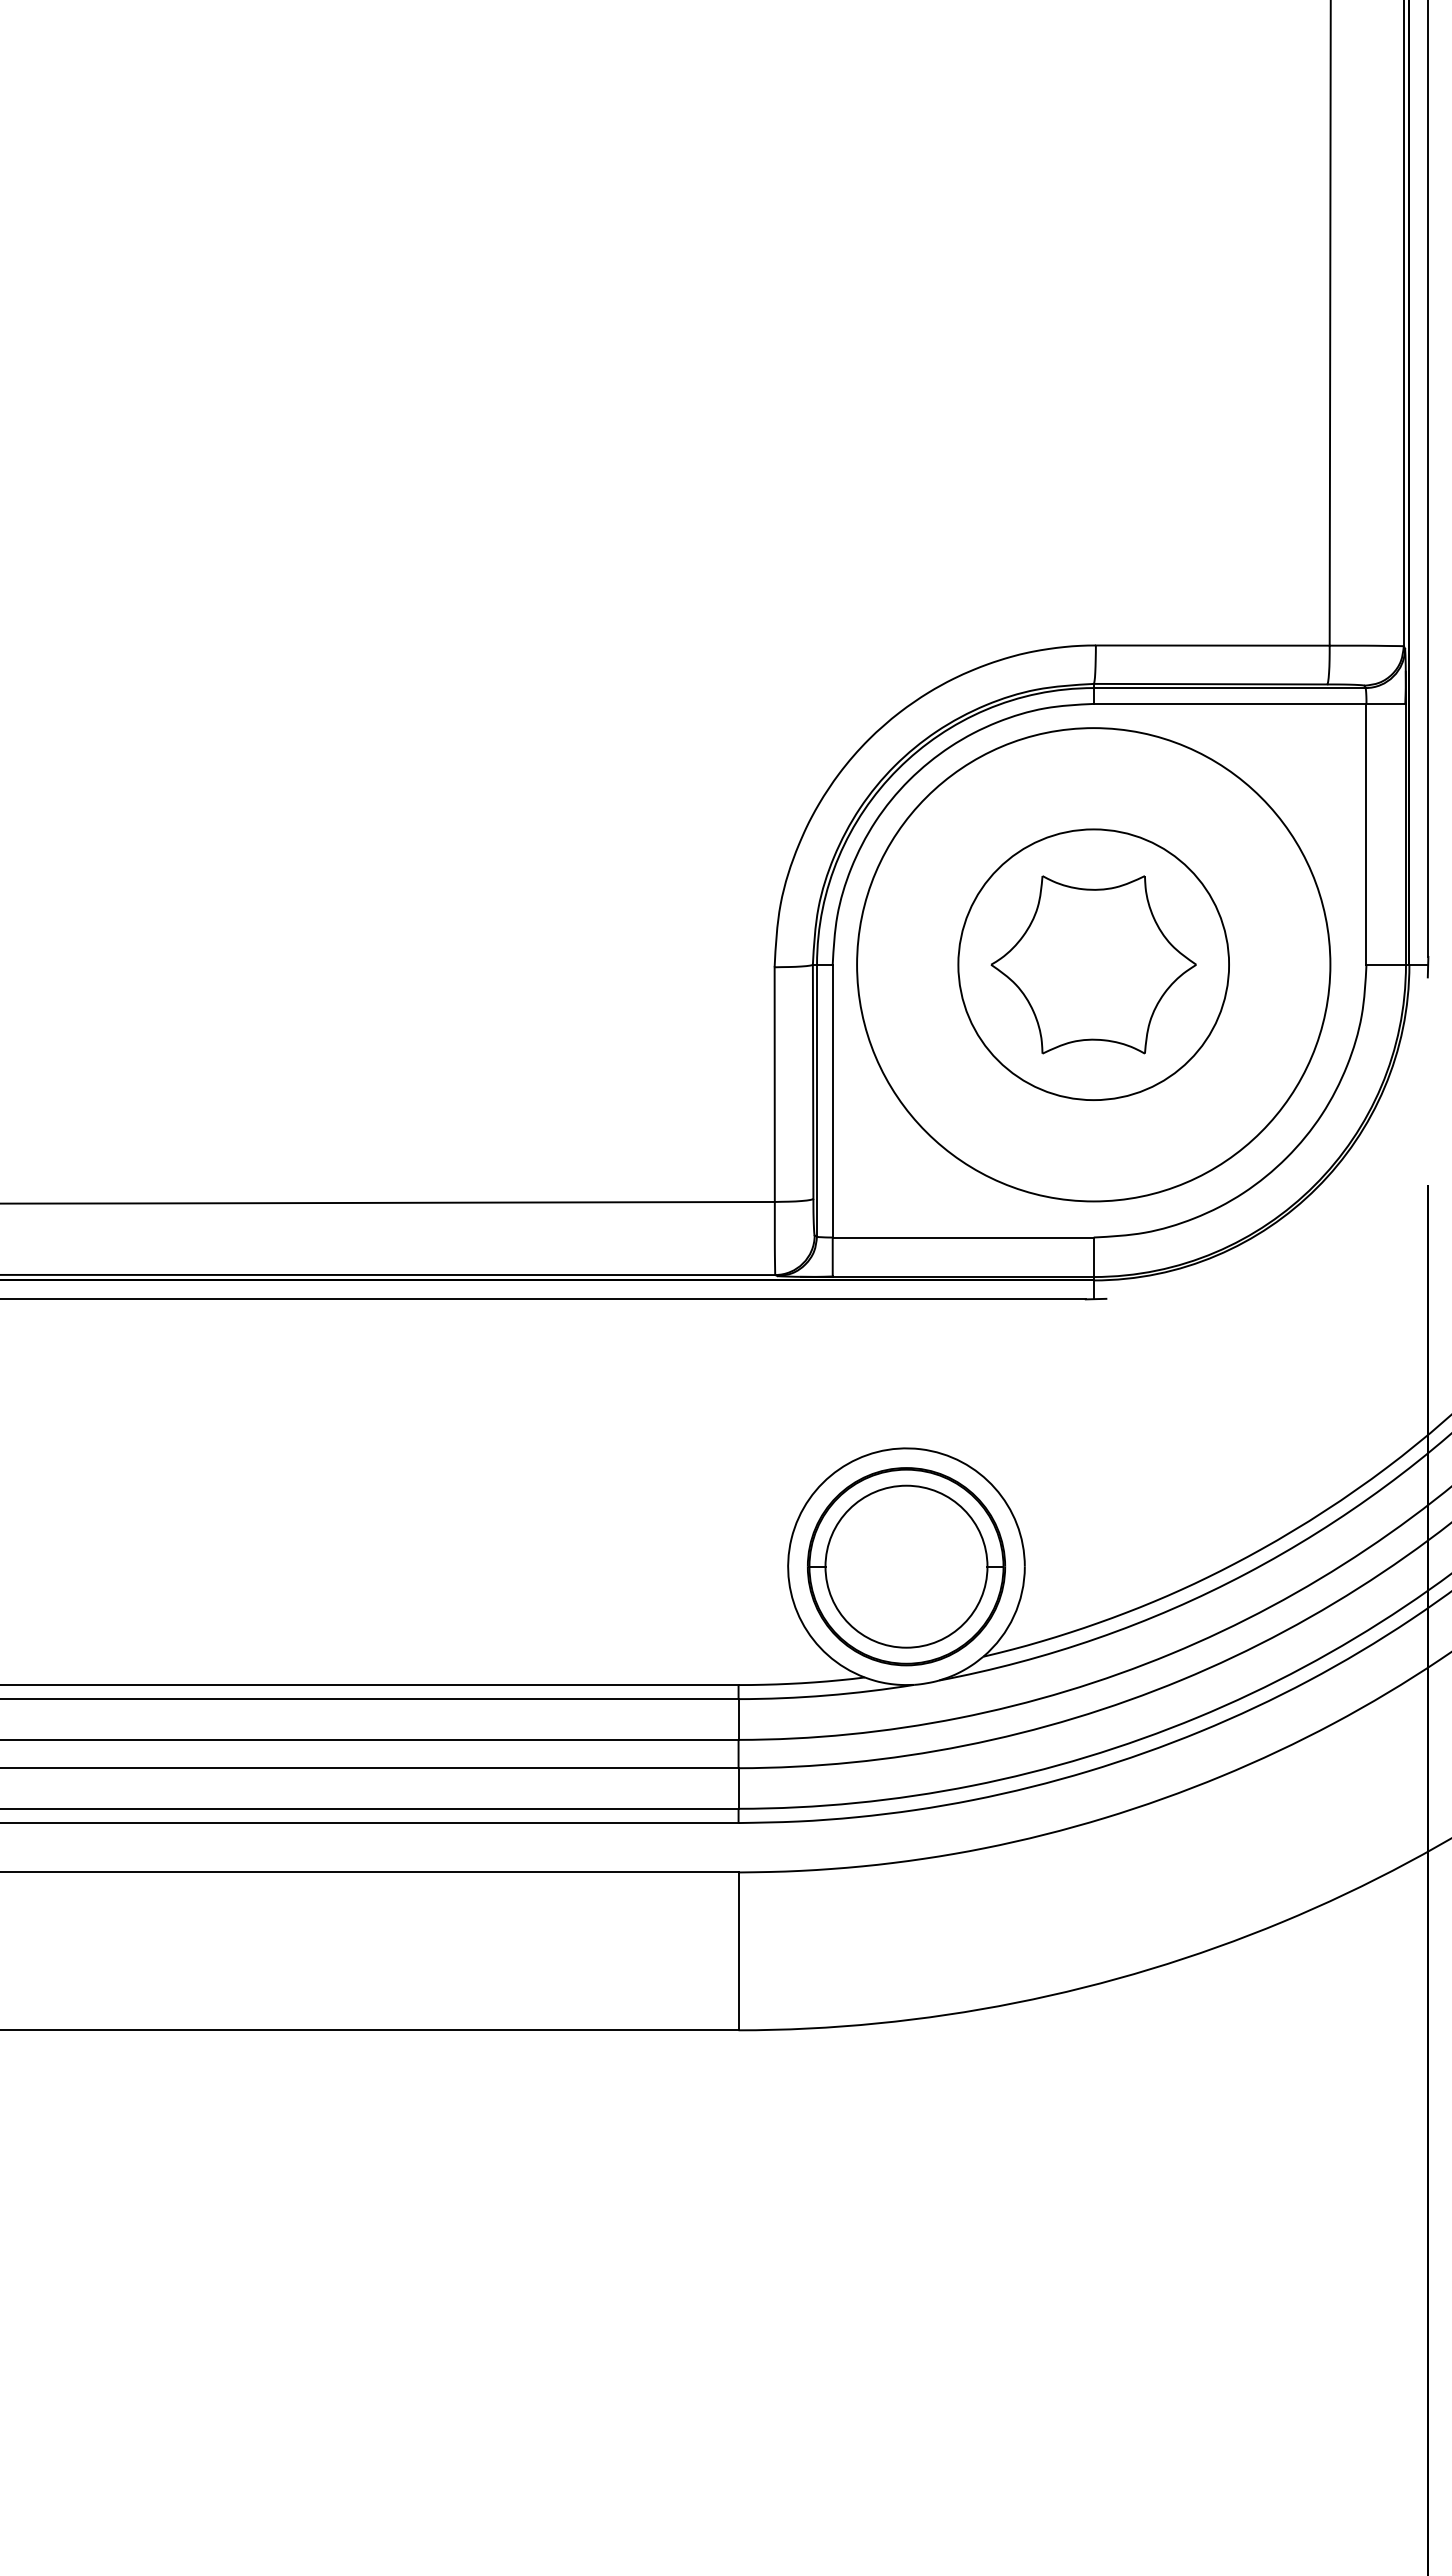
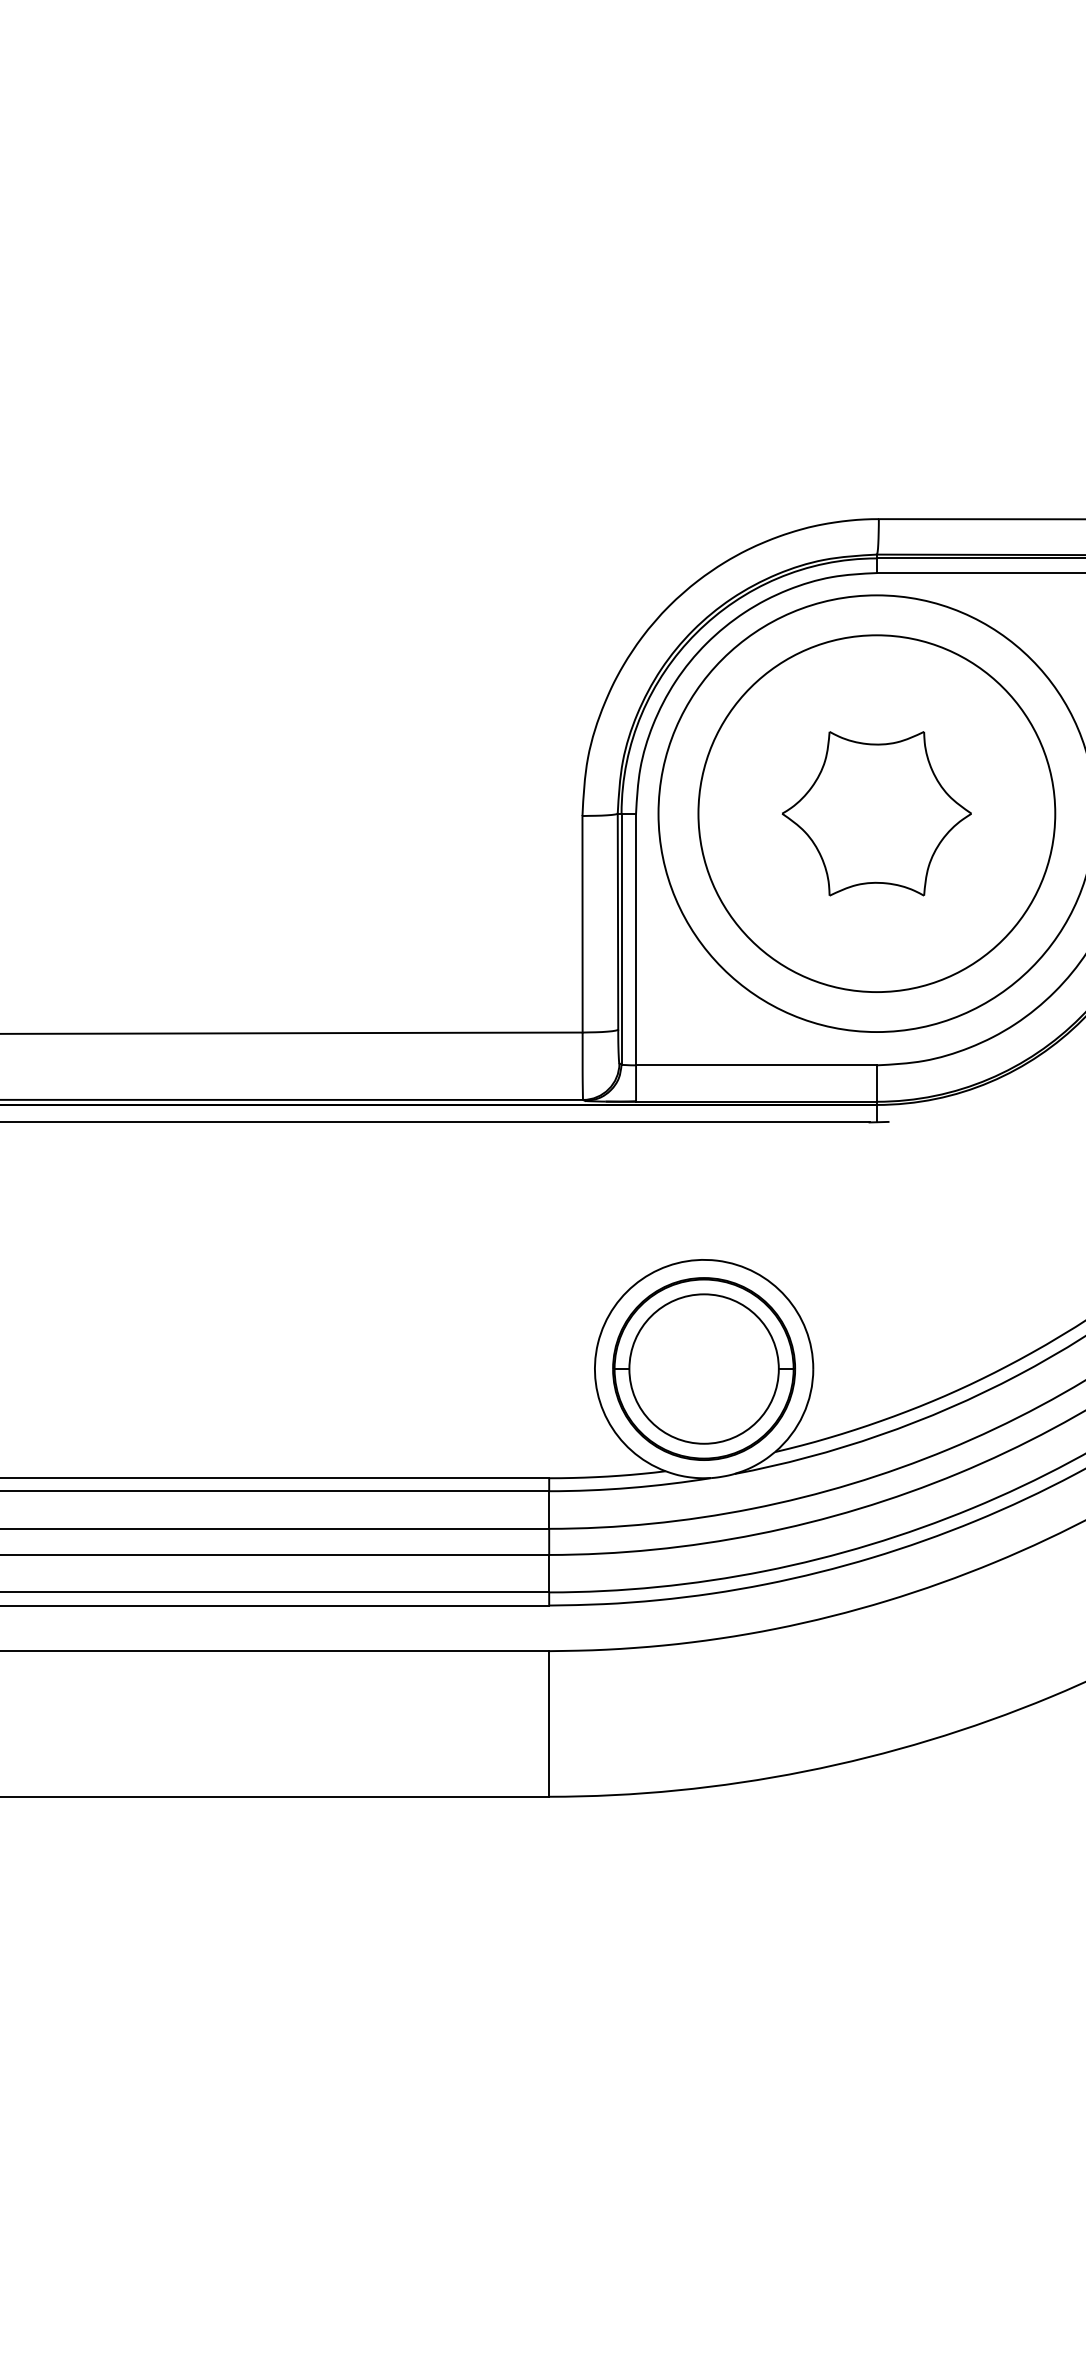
circle: (1093, 964) -> (876, 813), size x1.43

